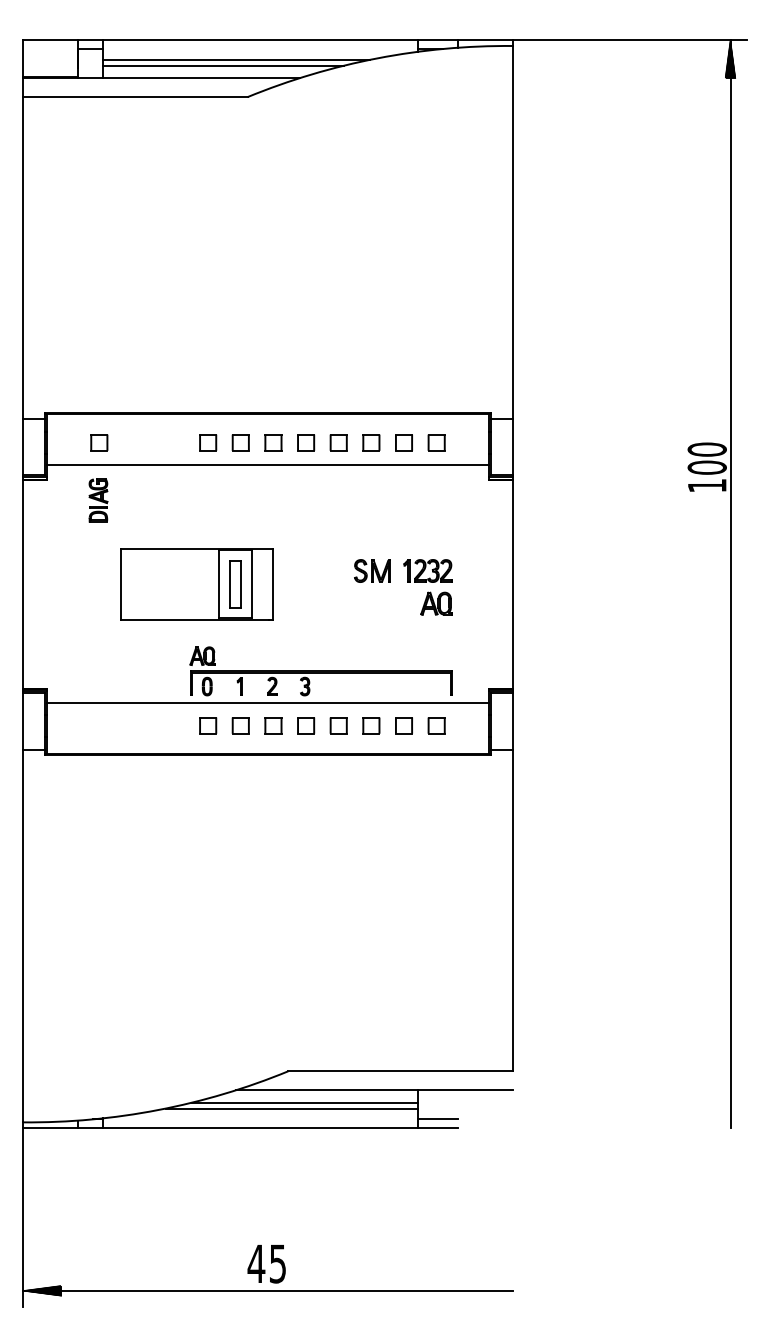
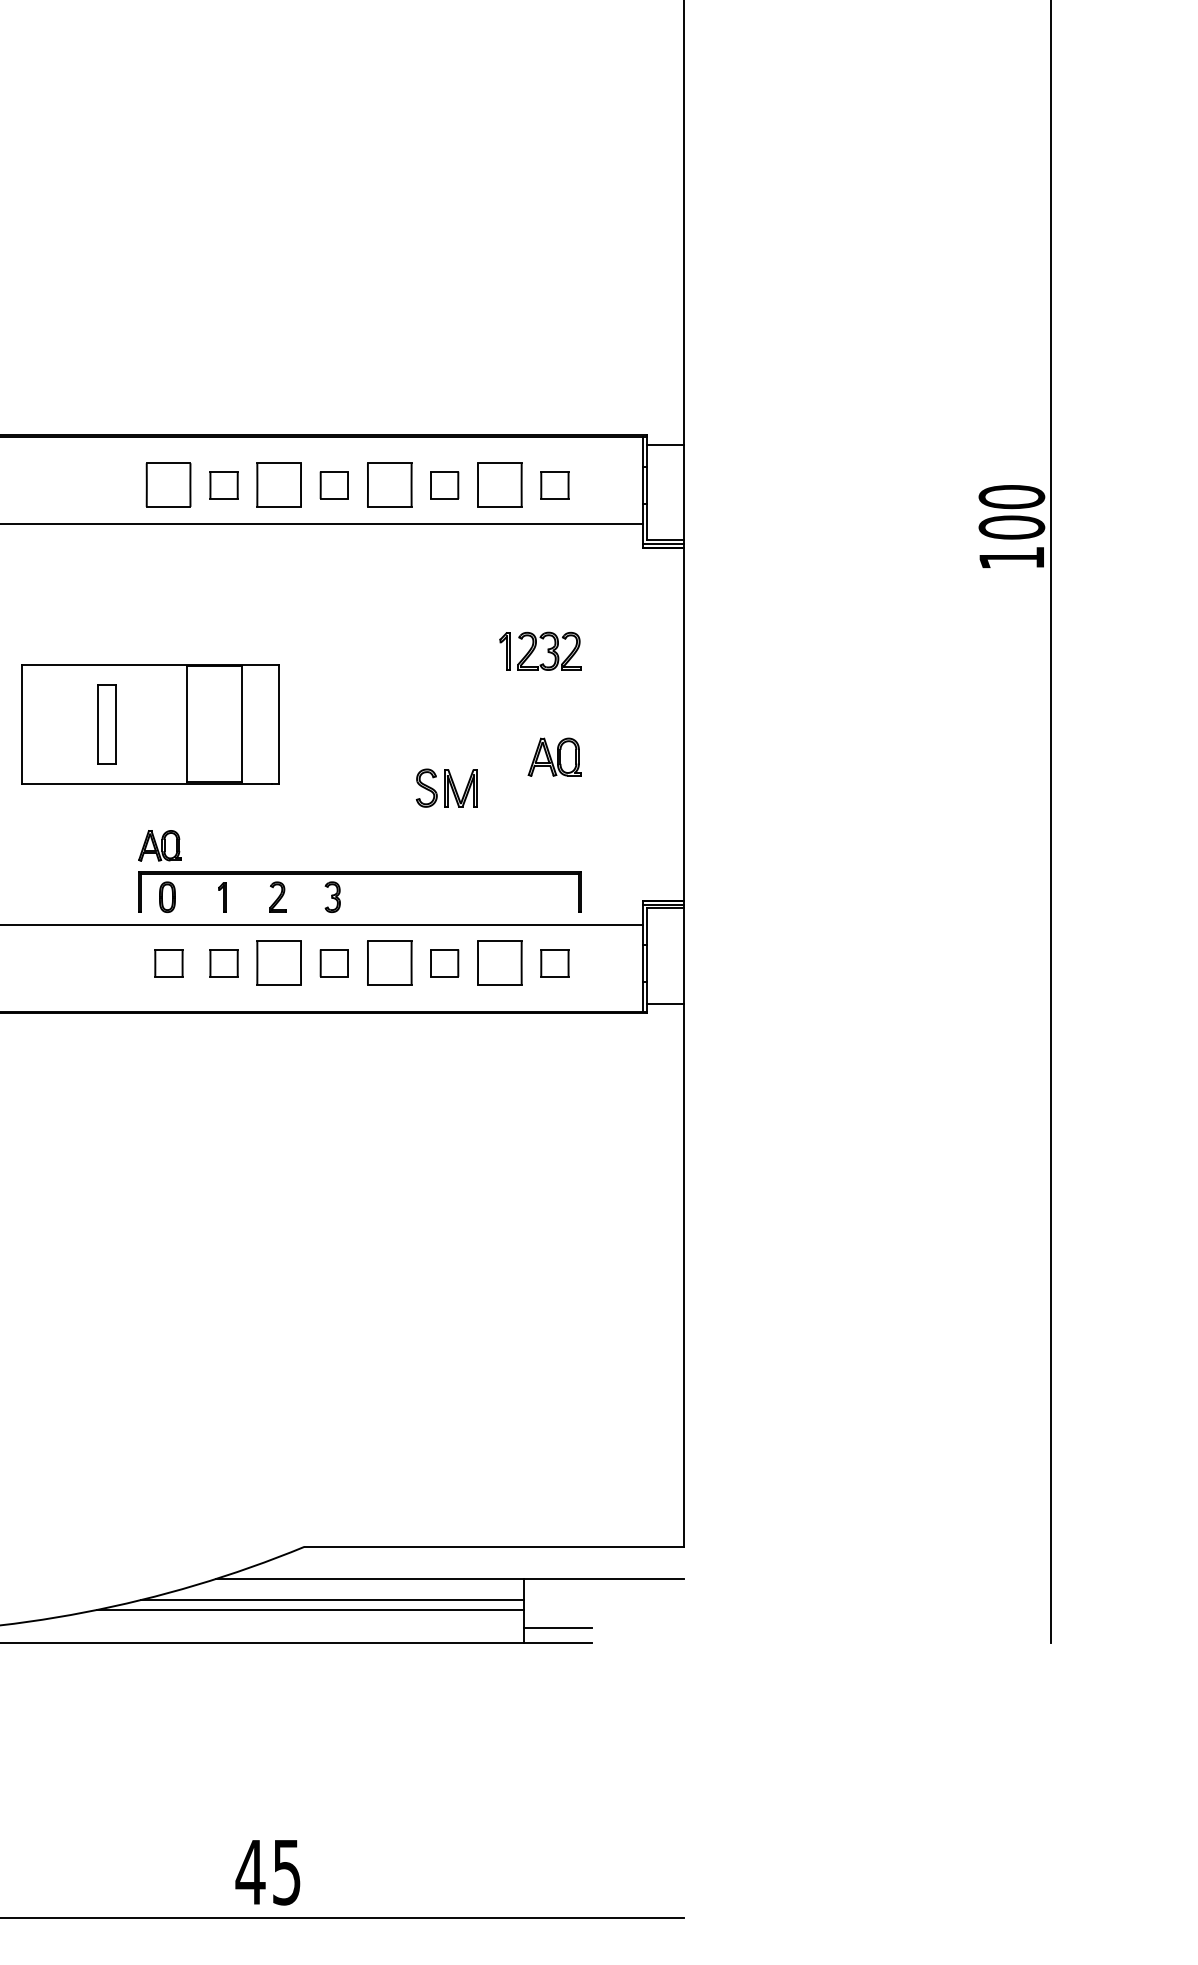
part: (208, 442) -> (169, 484), size x1.6
part: (273, 442) -> (279, 484), size x1.6
part: (338, 442) -> (389, 484), size x1.6
part: (403, 442) -> (498, 484), size x1.6
part: (372, 570) -> (446, 787), moved
part: (427, 570) -> (539, 650), moved
part: (235, 584) -> (107, 724), moved
part: (273, 725) -> (279, 962), size x1.6
part: (338, 725) -> (389, 962), size x1.6
part: (403, 725) -> (498, 962), size x1.6

